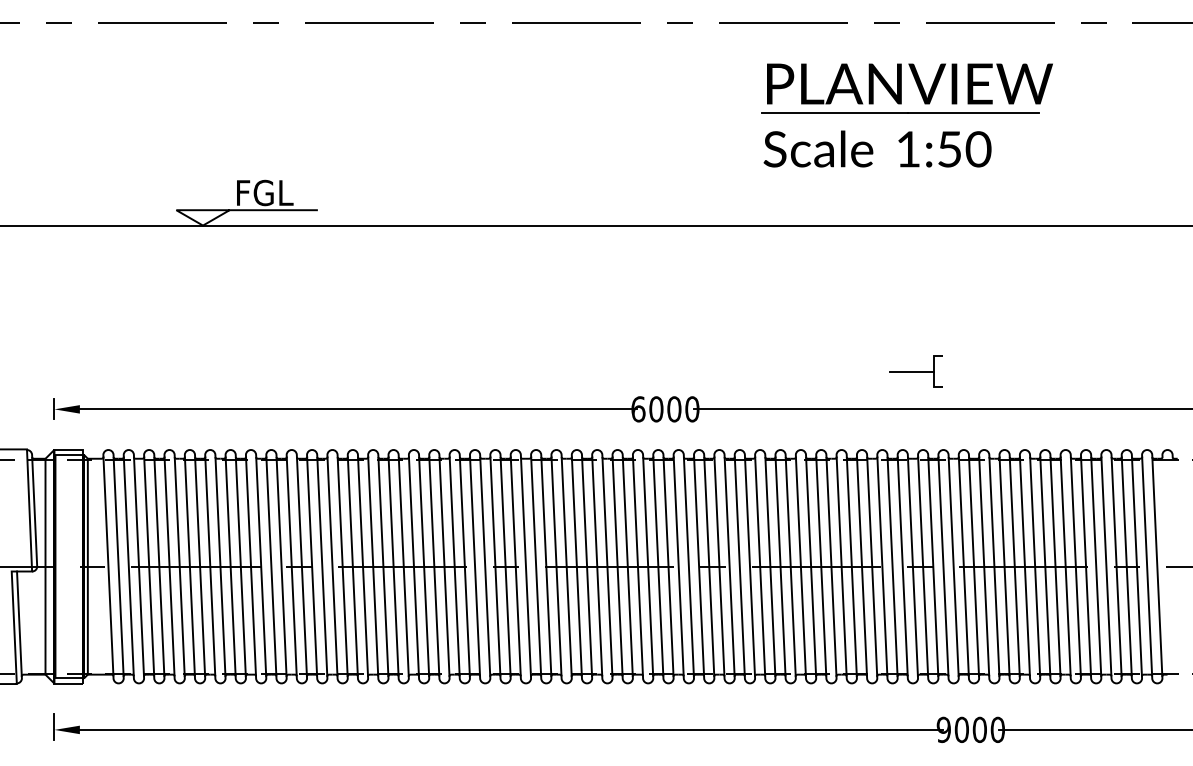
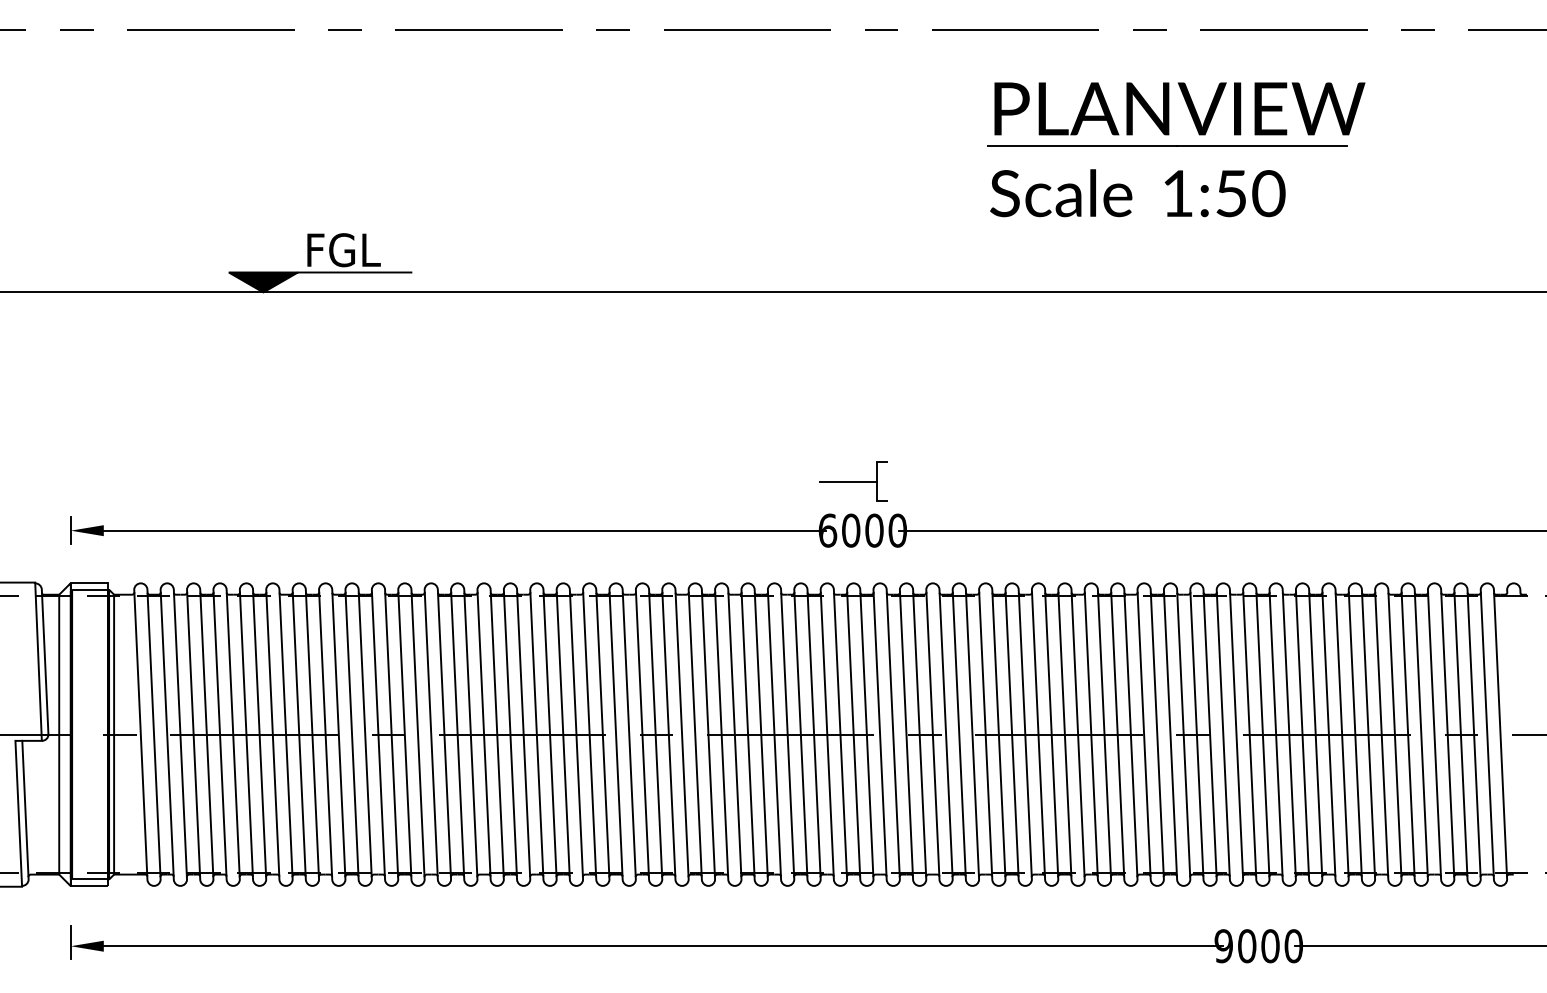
fill: (202, 217) -> (262, 282), added
part: (915, 371) -> (853, 481), moved

